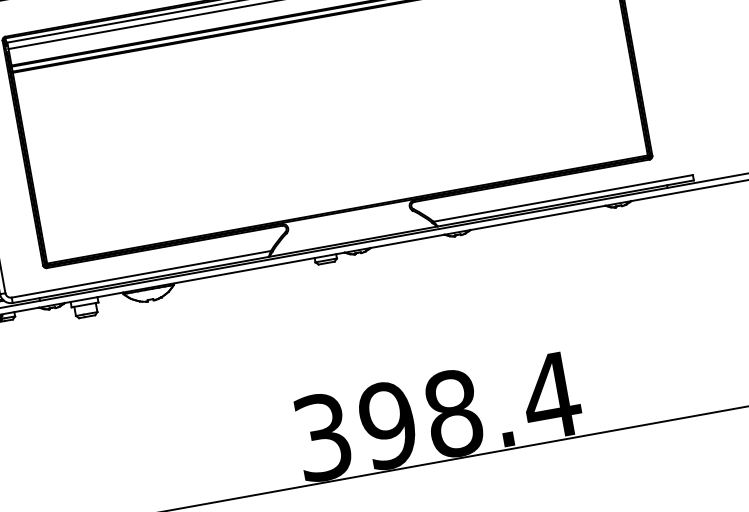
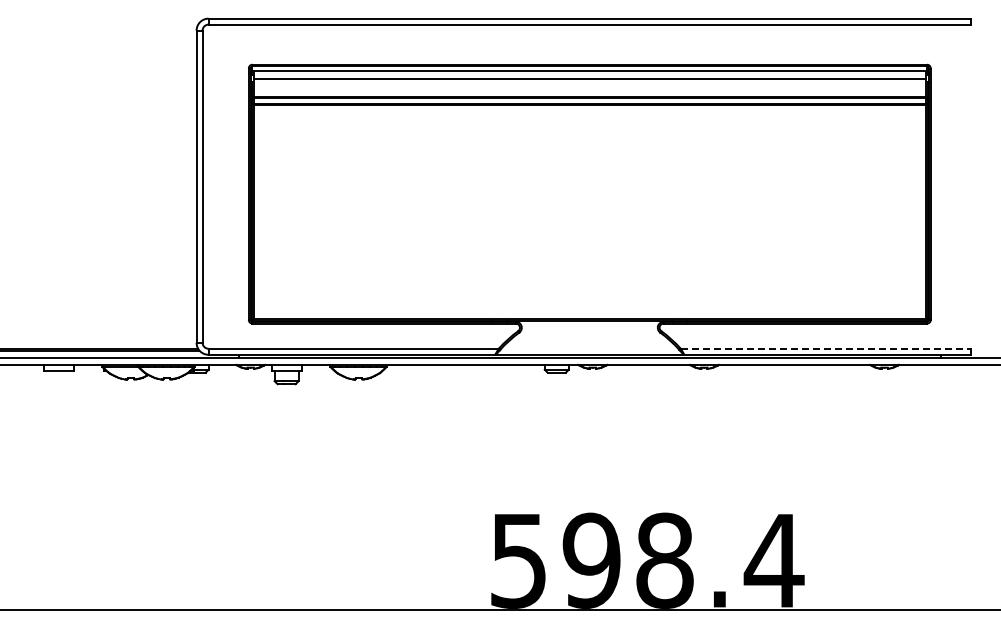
line: (563, 198) -> (826, 348), solid -> dashed
text: (322, 436) -> (518, 560), 398.4 -> 598.4

